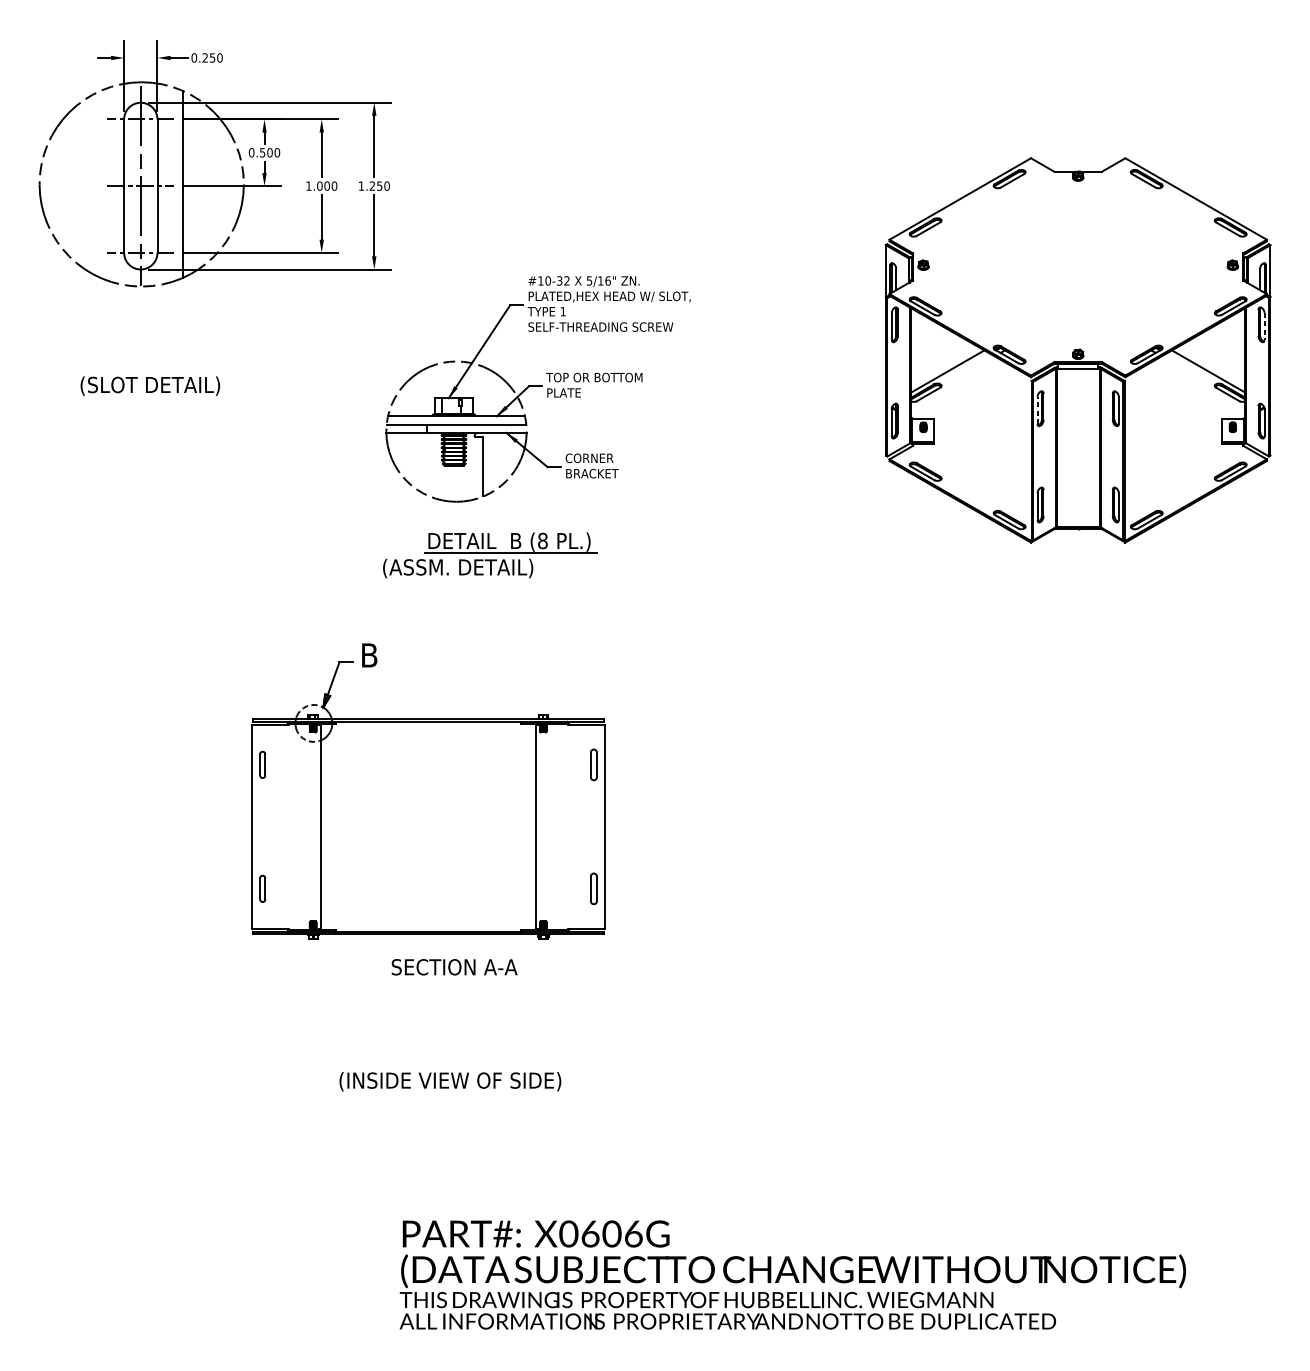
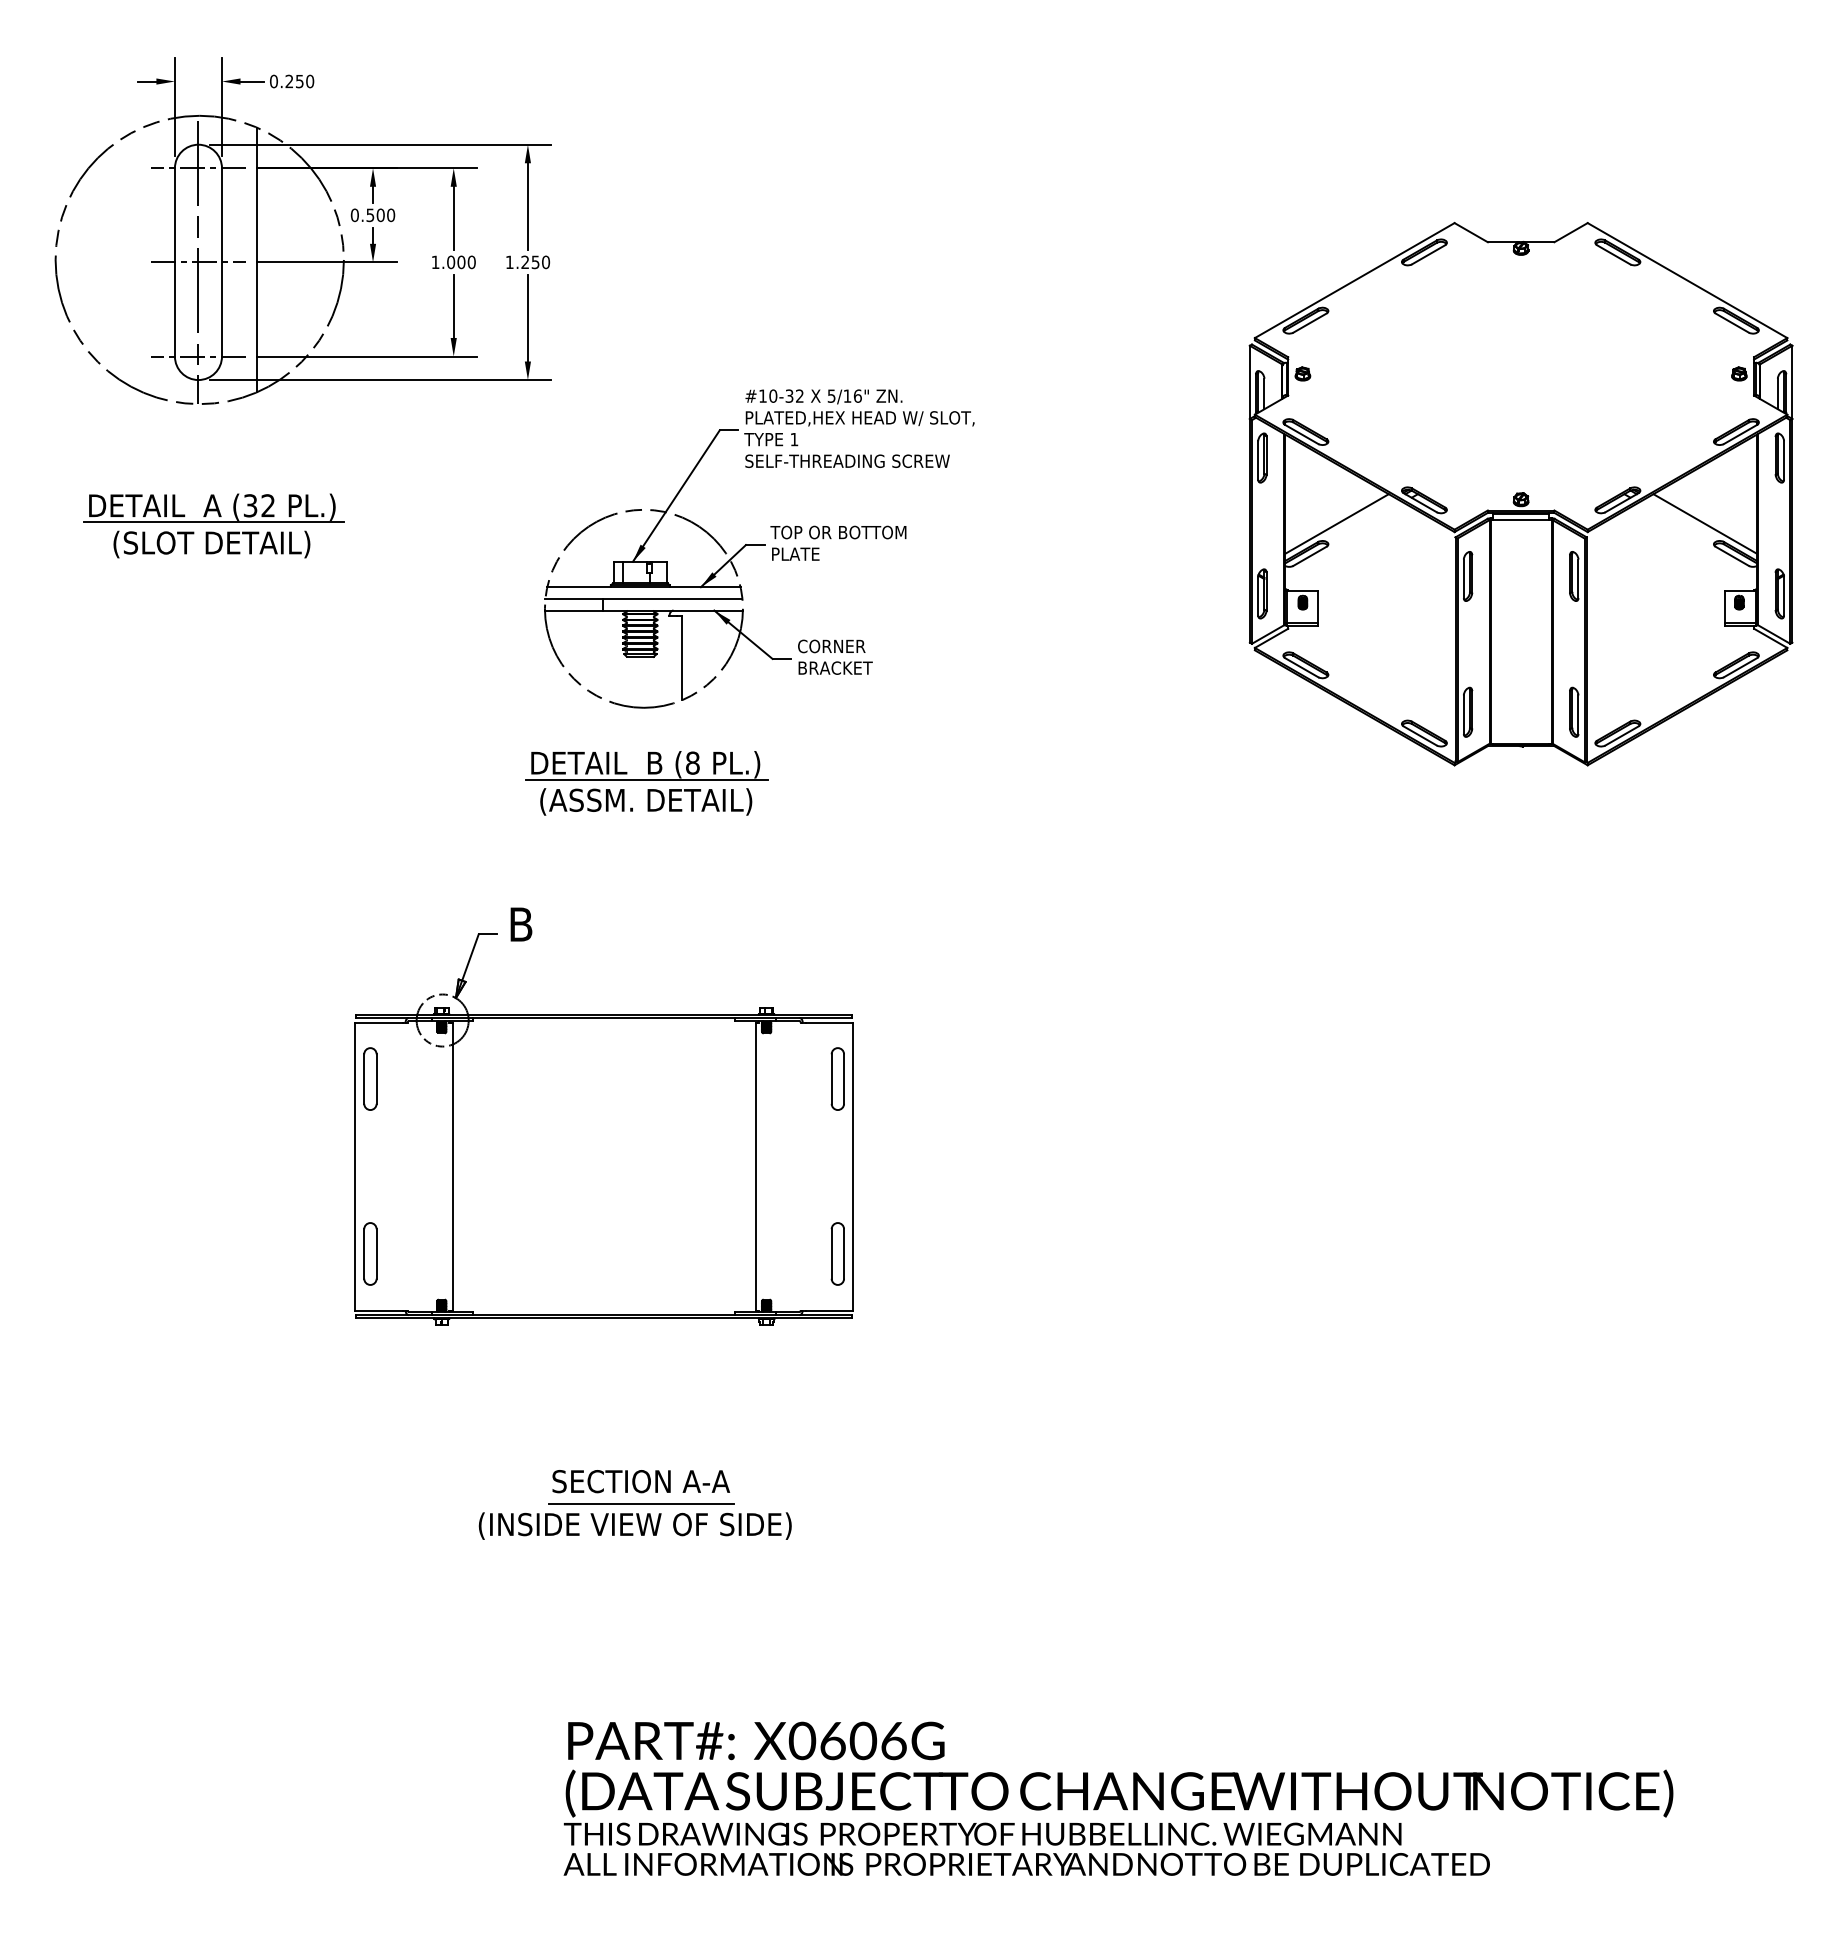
line: (1264, 326) -> (1784, 460), dashed -> solid
part: (151, 359) -> (213, 507), added
line: (1037, 410) -> (1463, 578), dashed -> solid
part: (510, 542) -> (646, 765), moved
part: (262, 764) -> (370, 1078), size x1.67
part: (593, 764) -> (837, 1078), size x1.43
part: (262, 888) -> (370, 1253), size x1.67
part: (593, 888) -> (837, 1253), size x1.43
text: (454, 967) -> (641, 1481), moved
line: (454, 1065) -> (641, 1503), added

